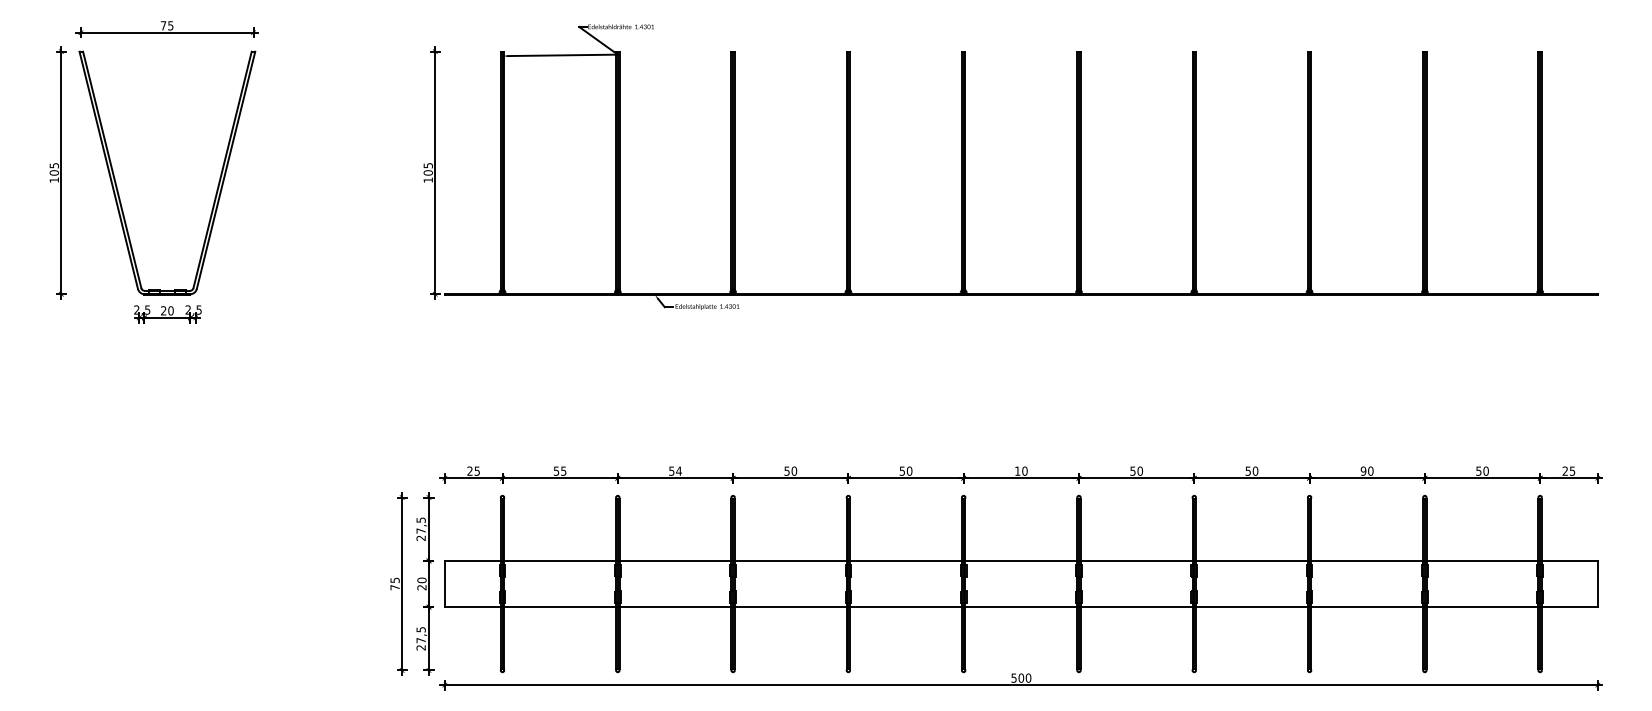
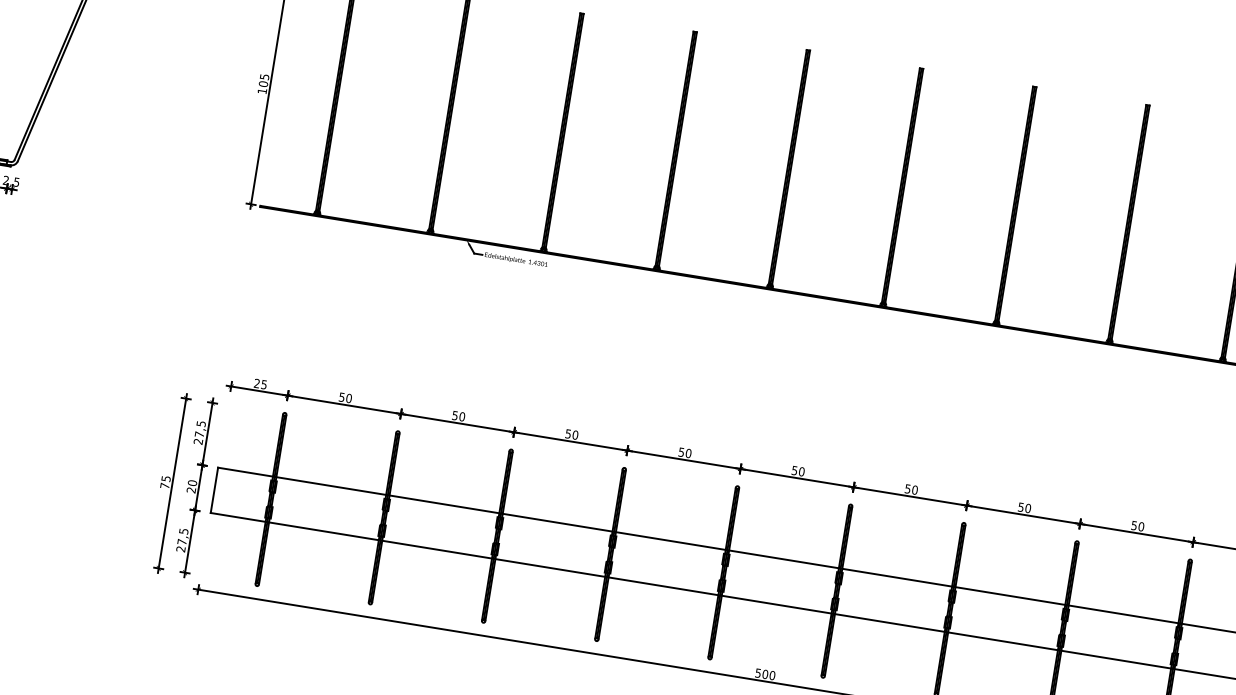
text: (563, 470) -> (348, 397), 55 -> 50
text: (678, 470) -> (461, 416), 54 -> 50
text: (1017, 470) -> (794, 469), 10 -> 50
text: (1363, 470) -> (1134, 524), 90 -> 50

